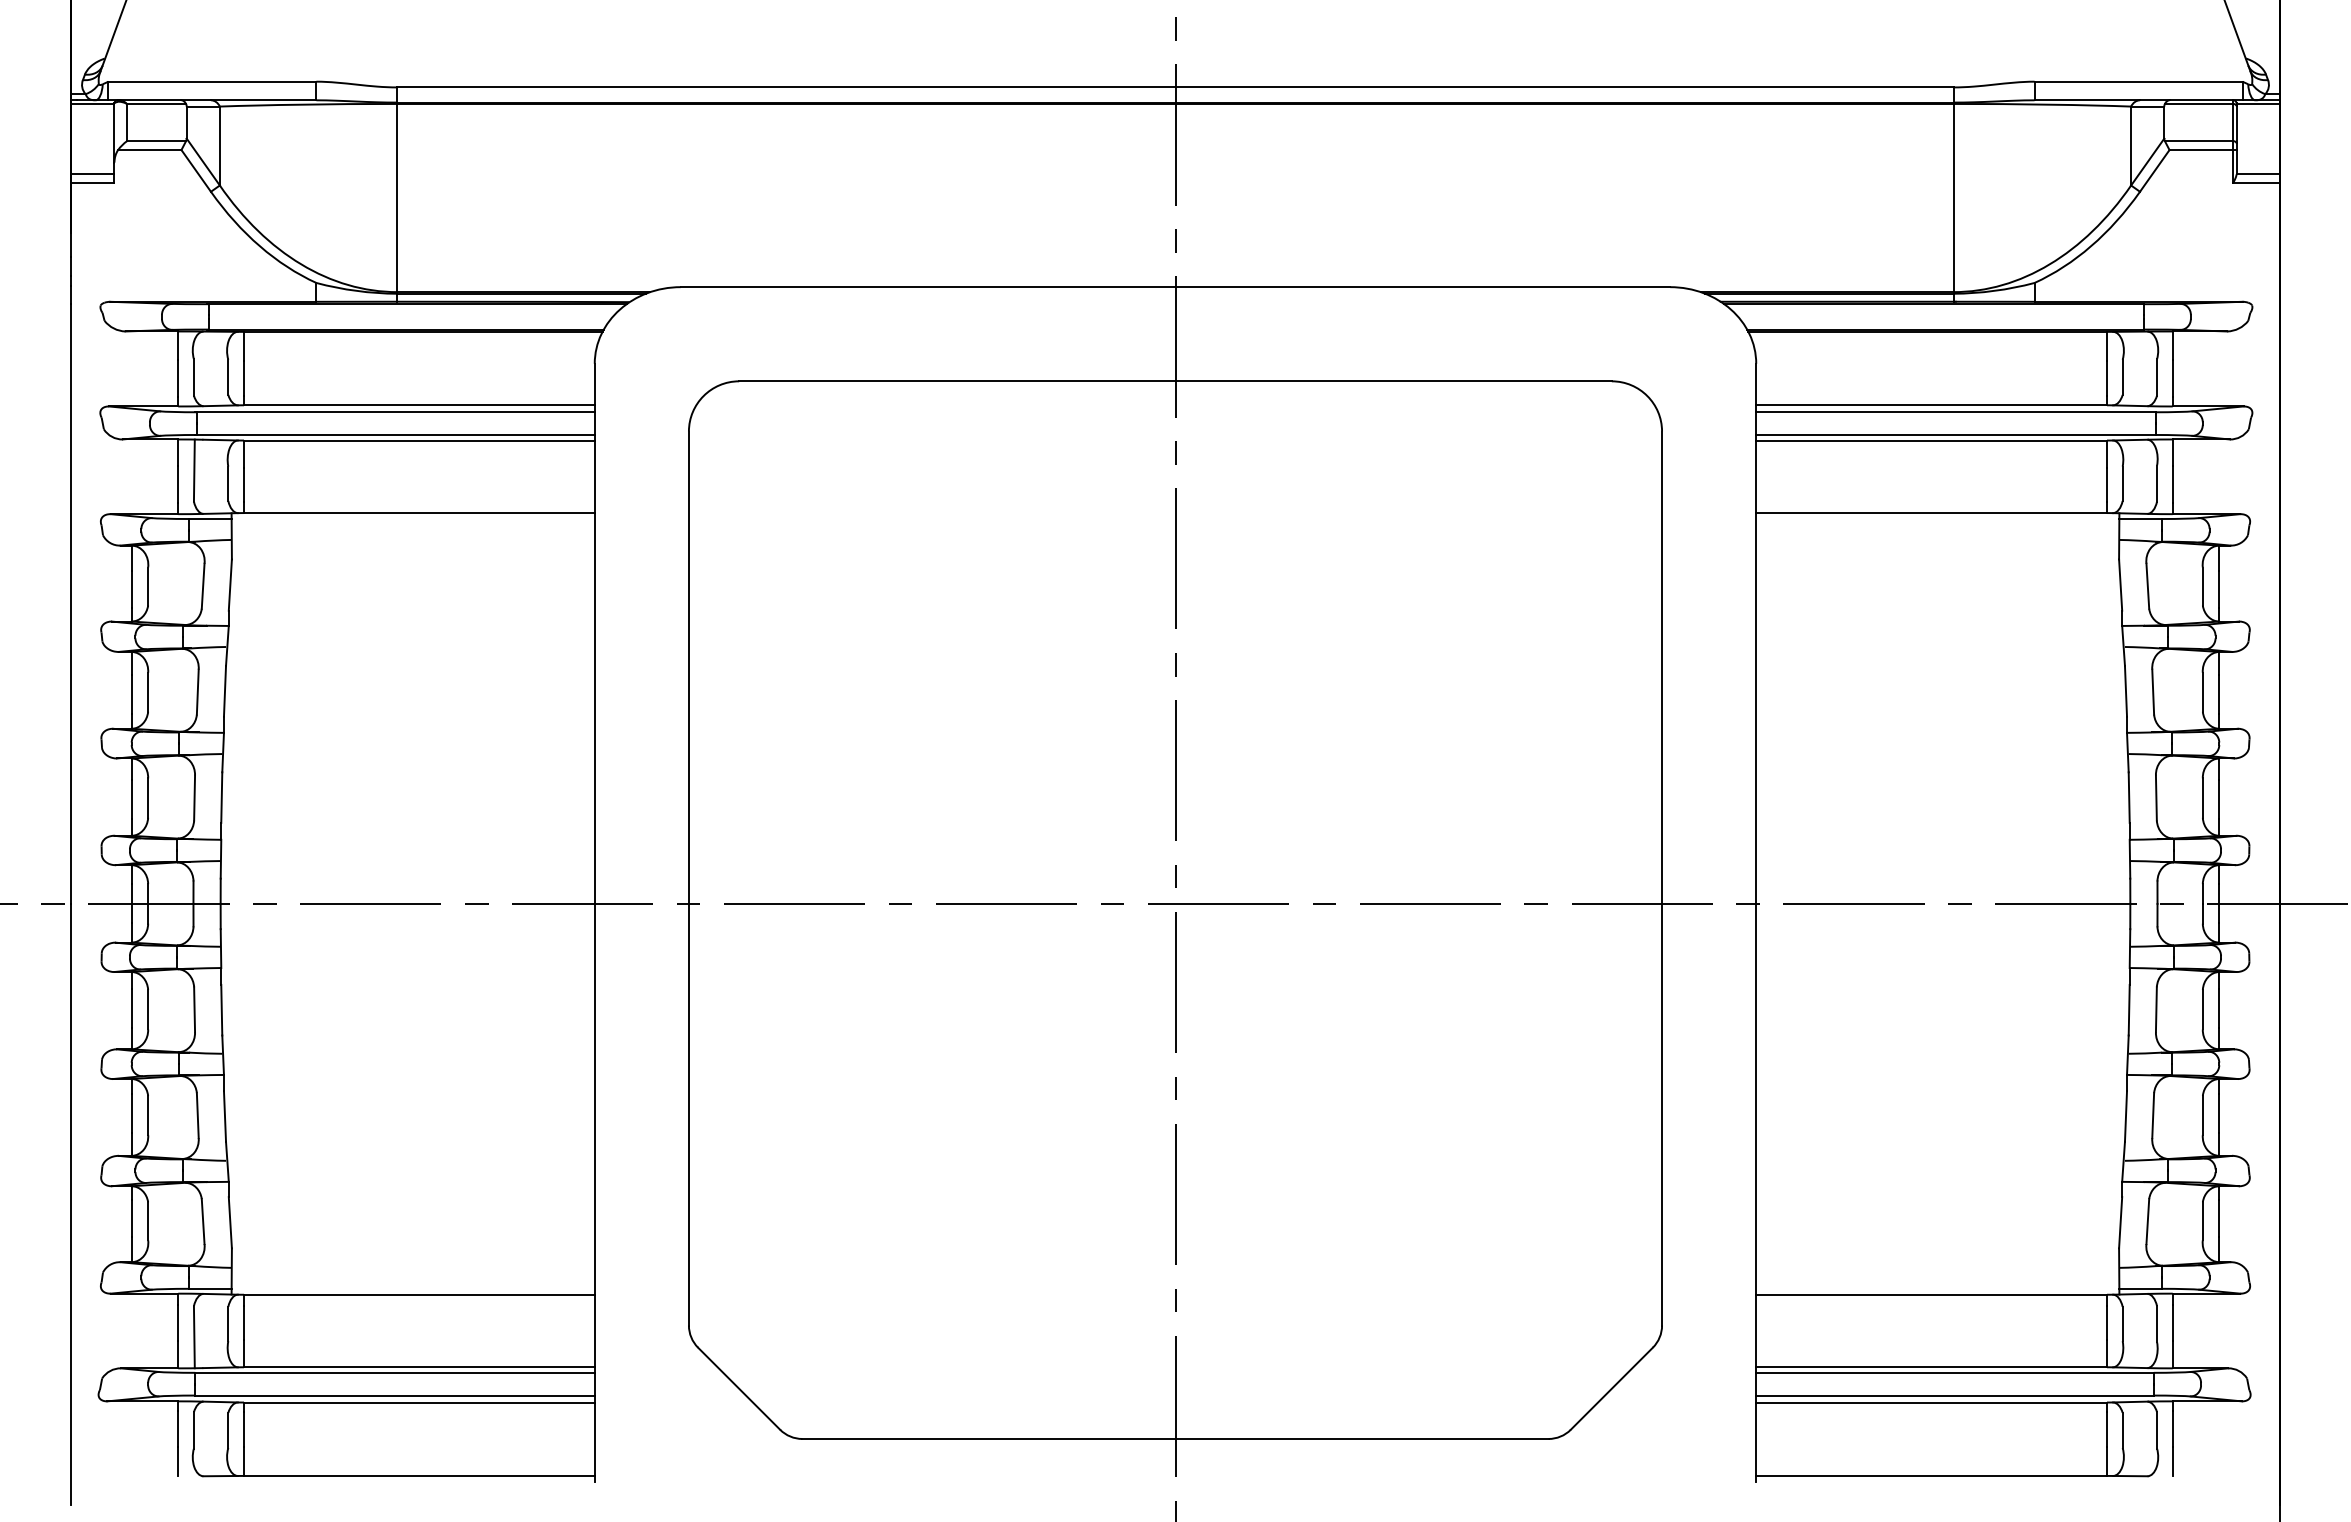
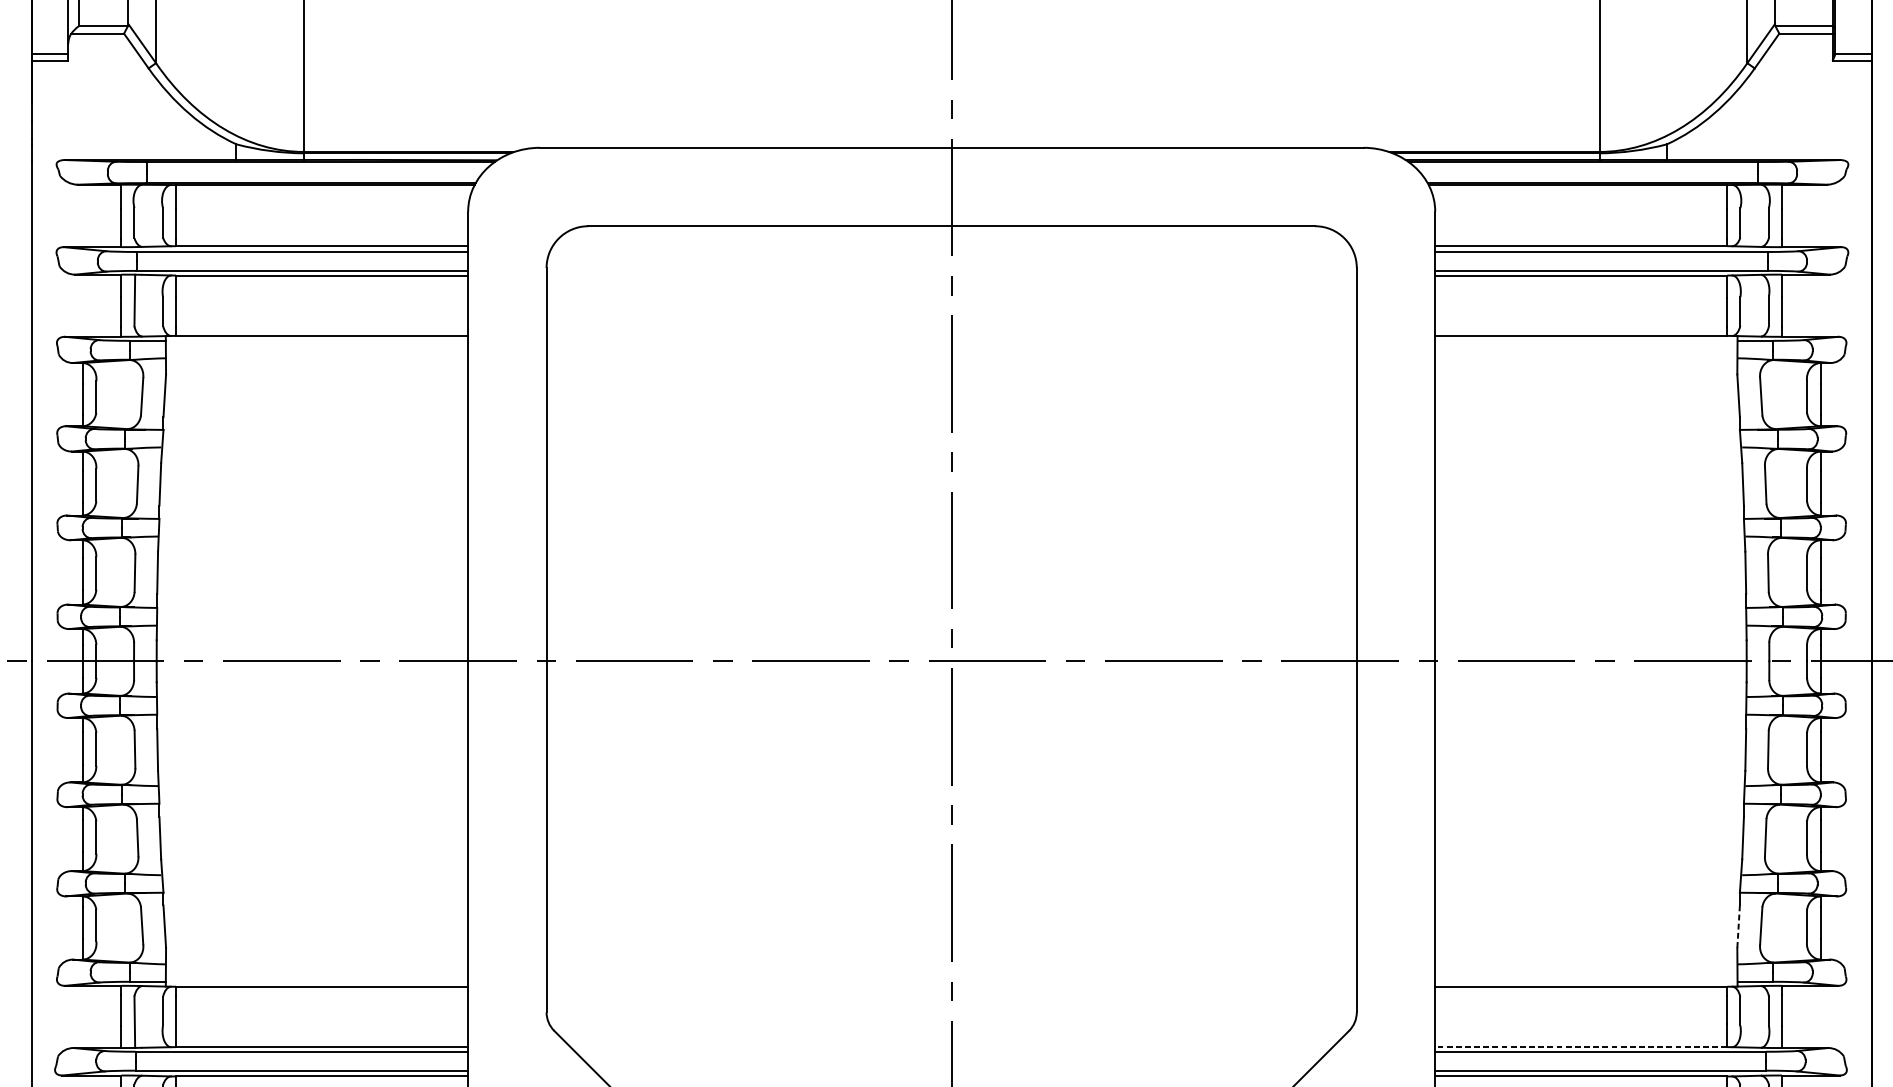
line: (2120, 1222) -> (1738, 926), solid -> dashed
line: (1931, 1367) -> (1581, 1047), solid -> dashed

